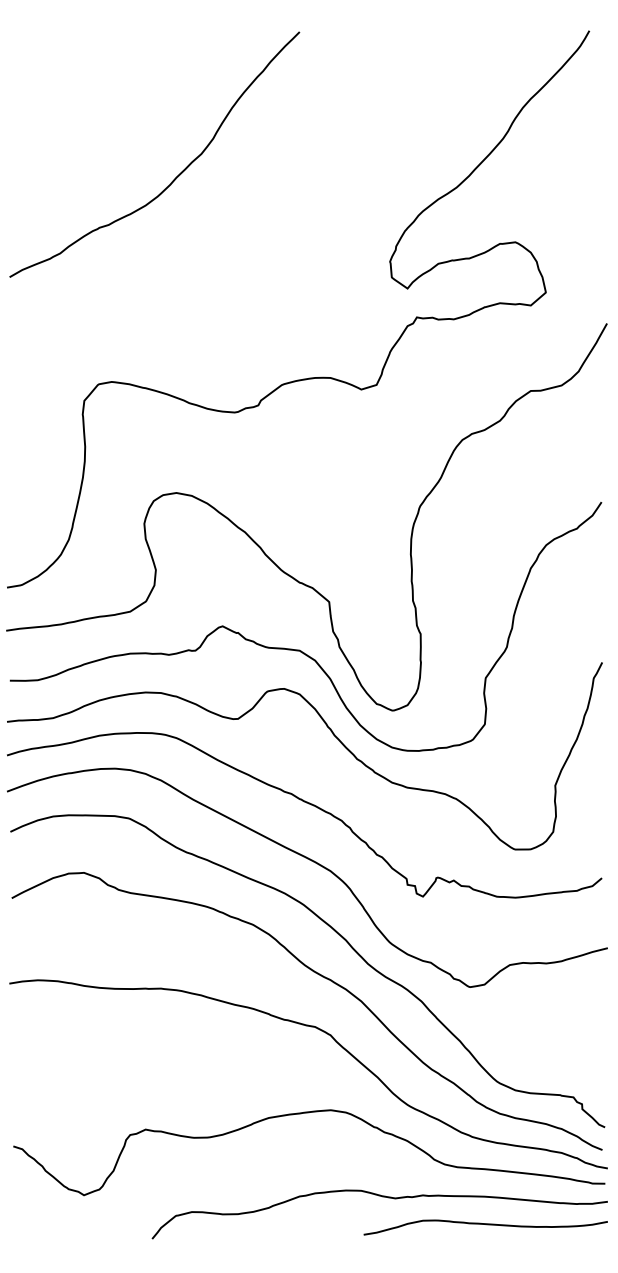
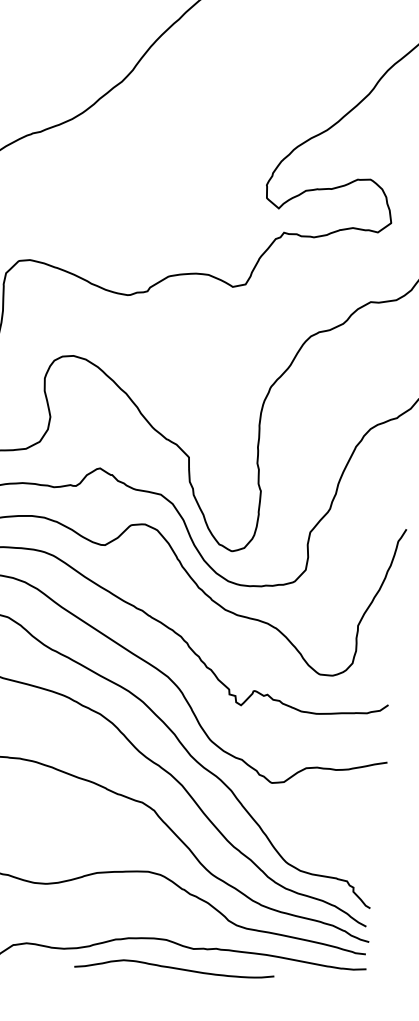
curve: (486, 1225) -> (175, 969), moved

